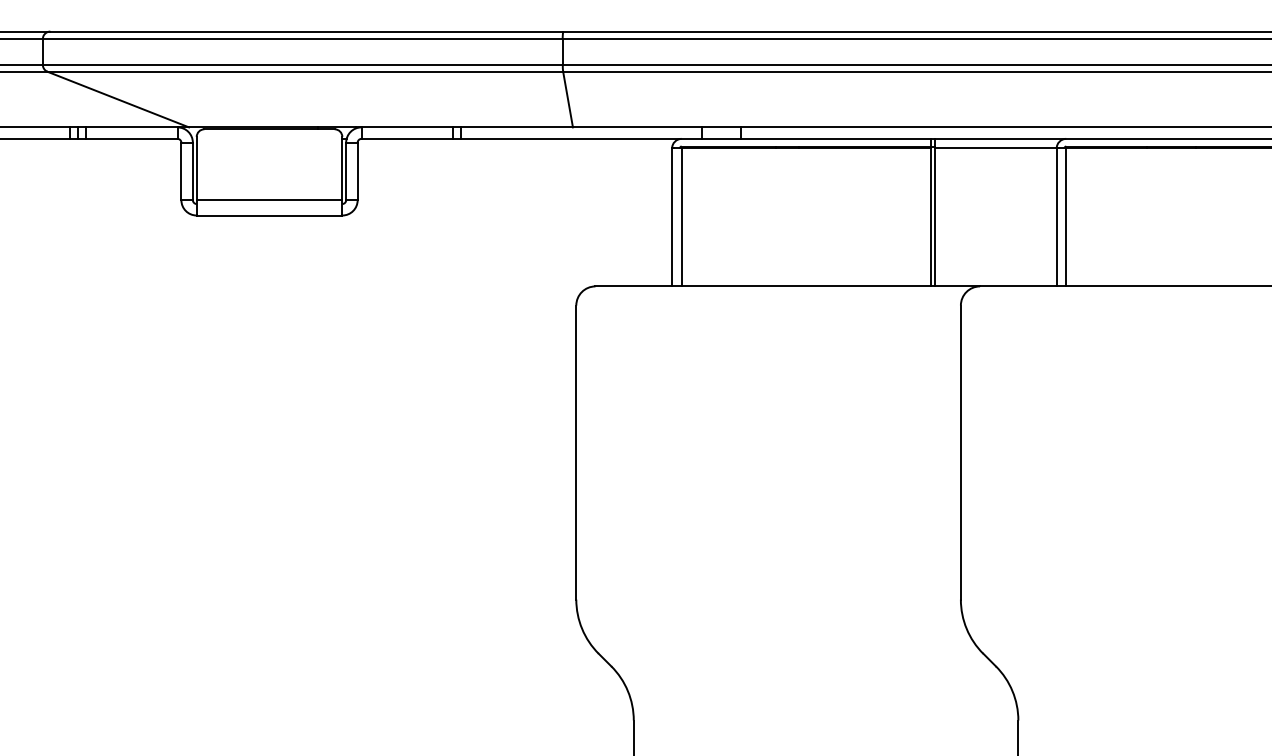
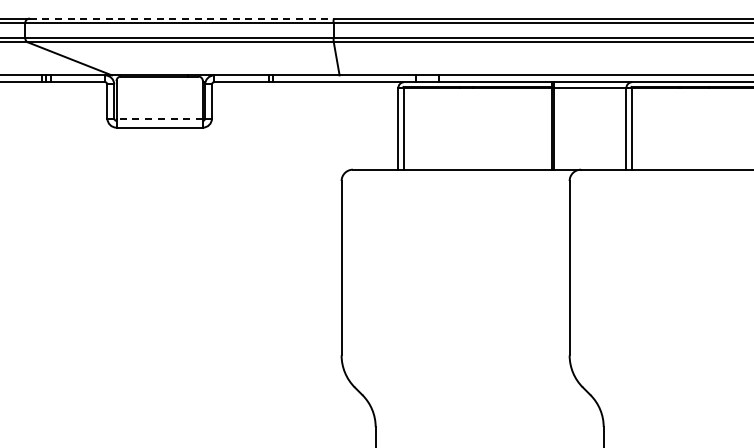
line: (307, 31) -> (182, 18), solid -> dashed
line: (269, 200) -> (159, 118), solid -> dashed

